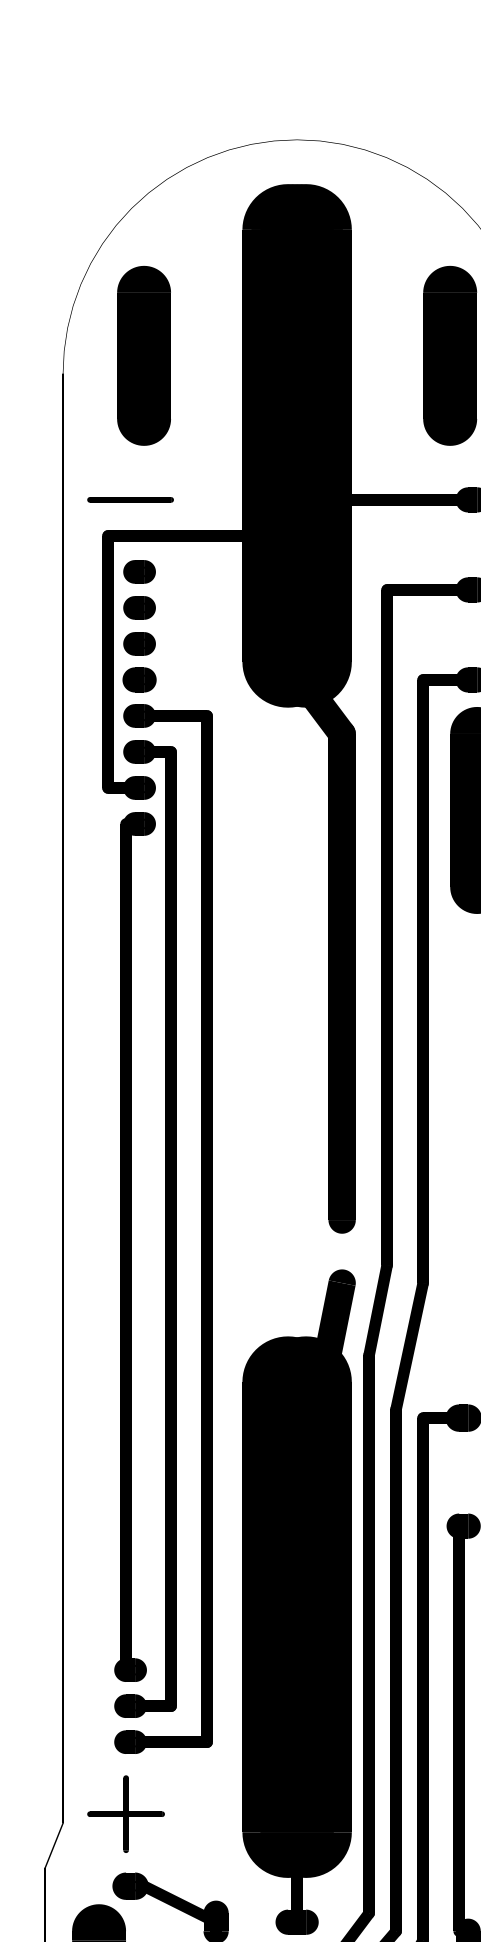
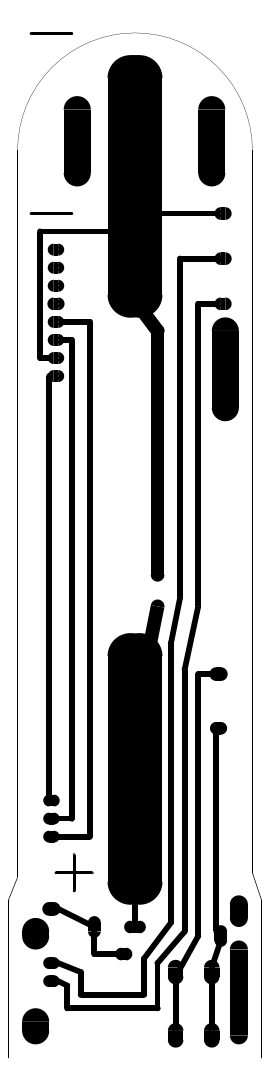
line: (130, 141) -> (51, 33), added
part: (142, 356) -> (76, 141), moved
part: (124, 1813) -> (73, 872), moved

